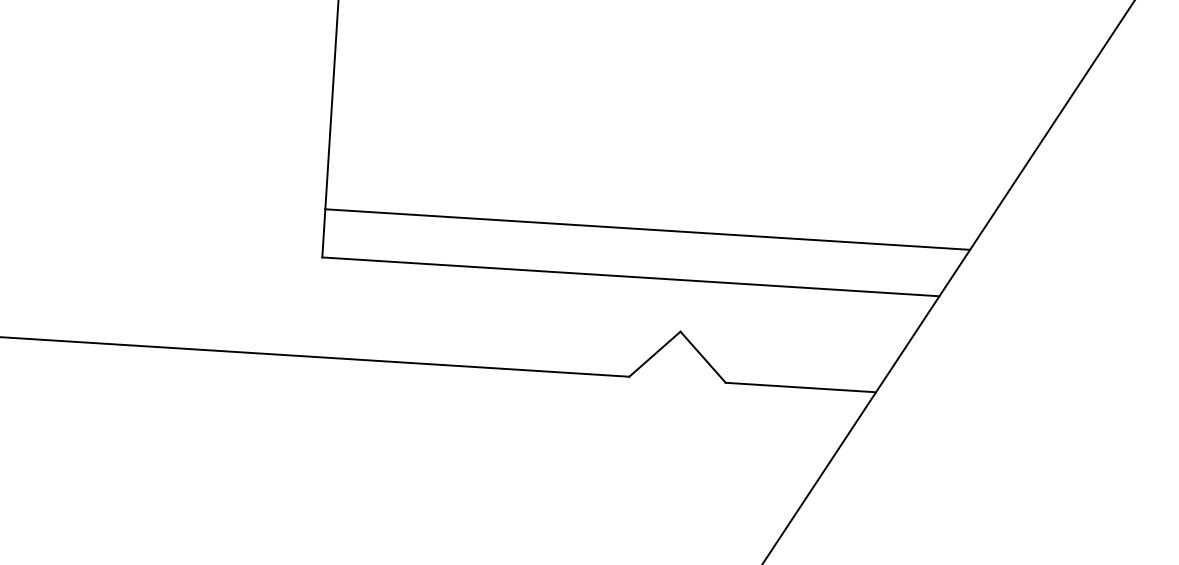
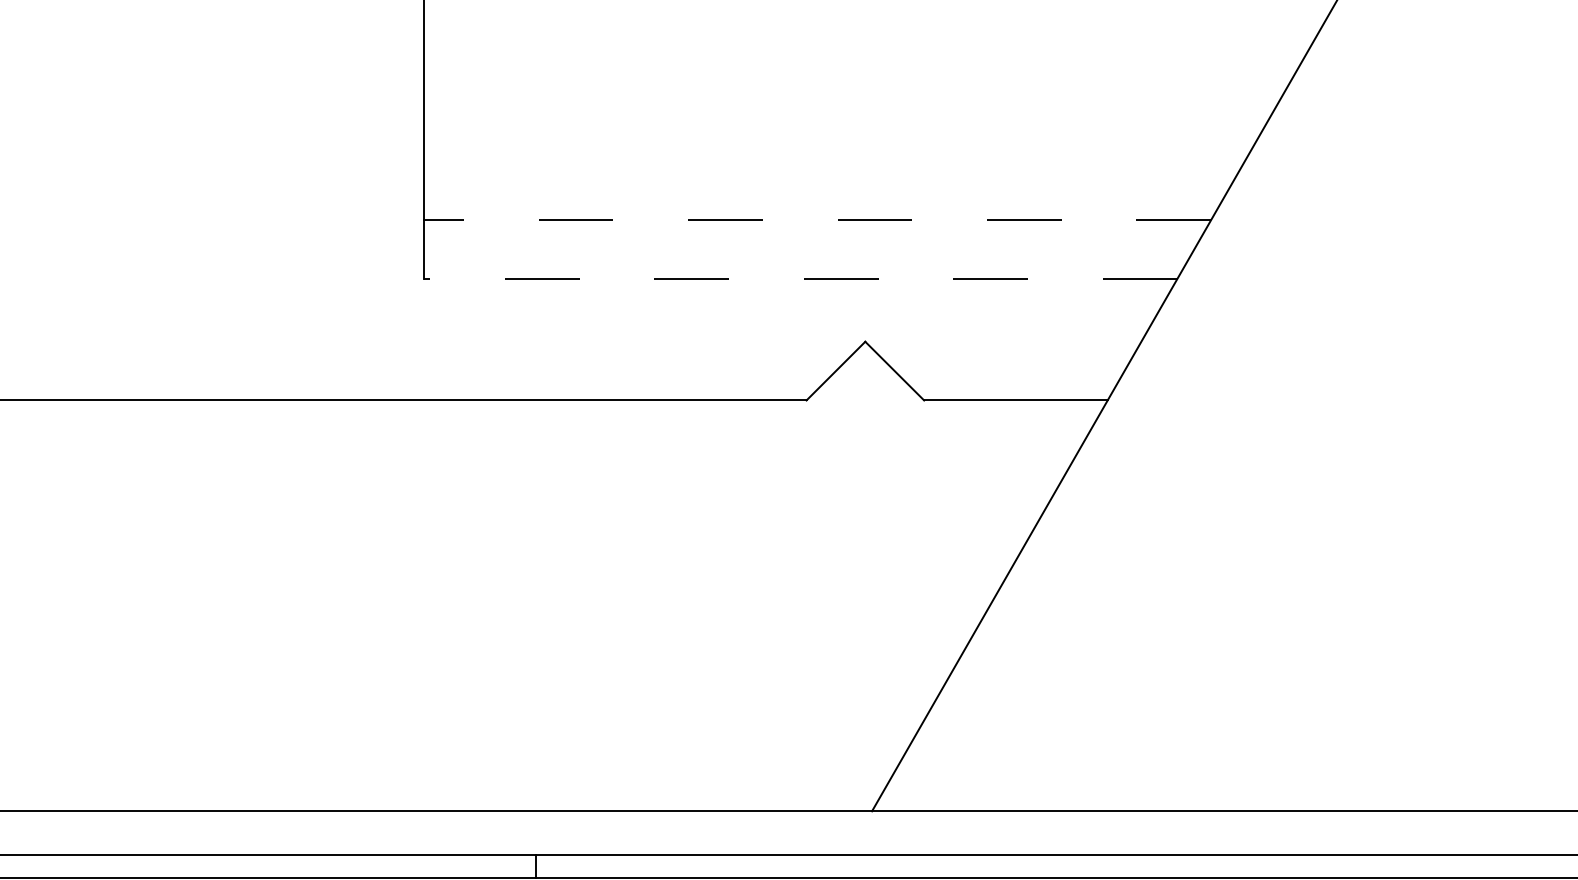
line: (647, 229) -> (817, 220), solid -> dashed
line: (630, 276) -> (800, 278), solid -> dashed

